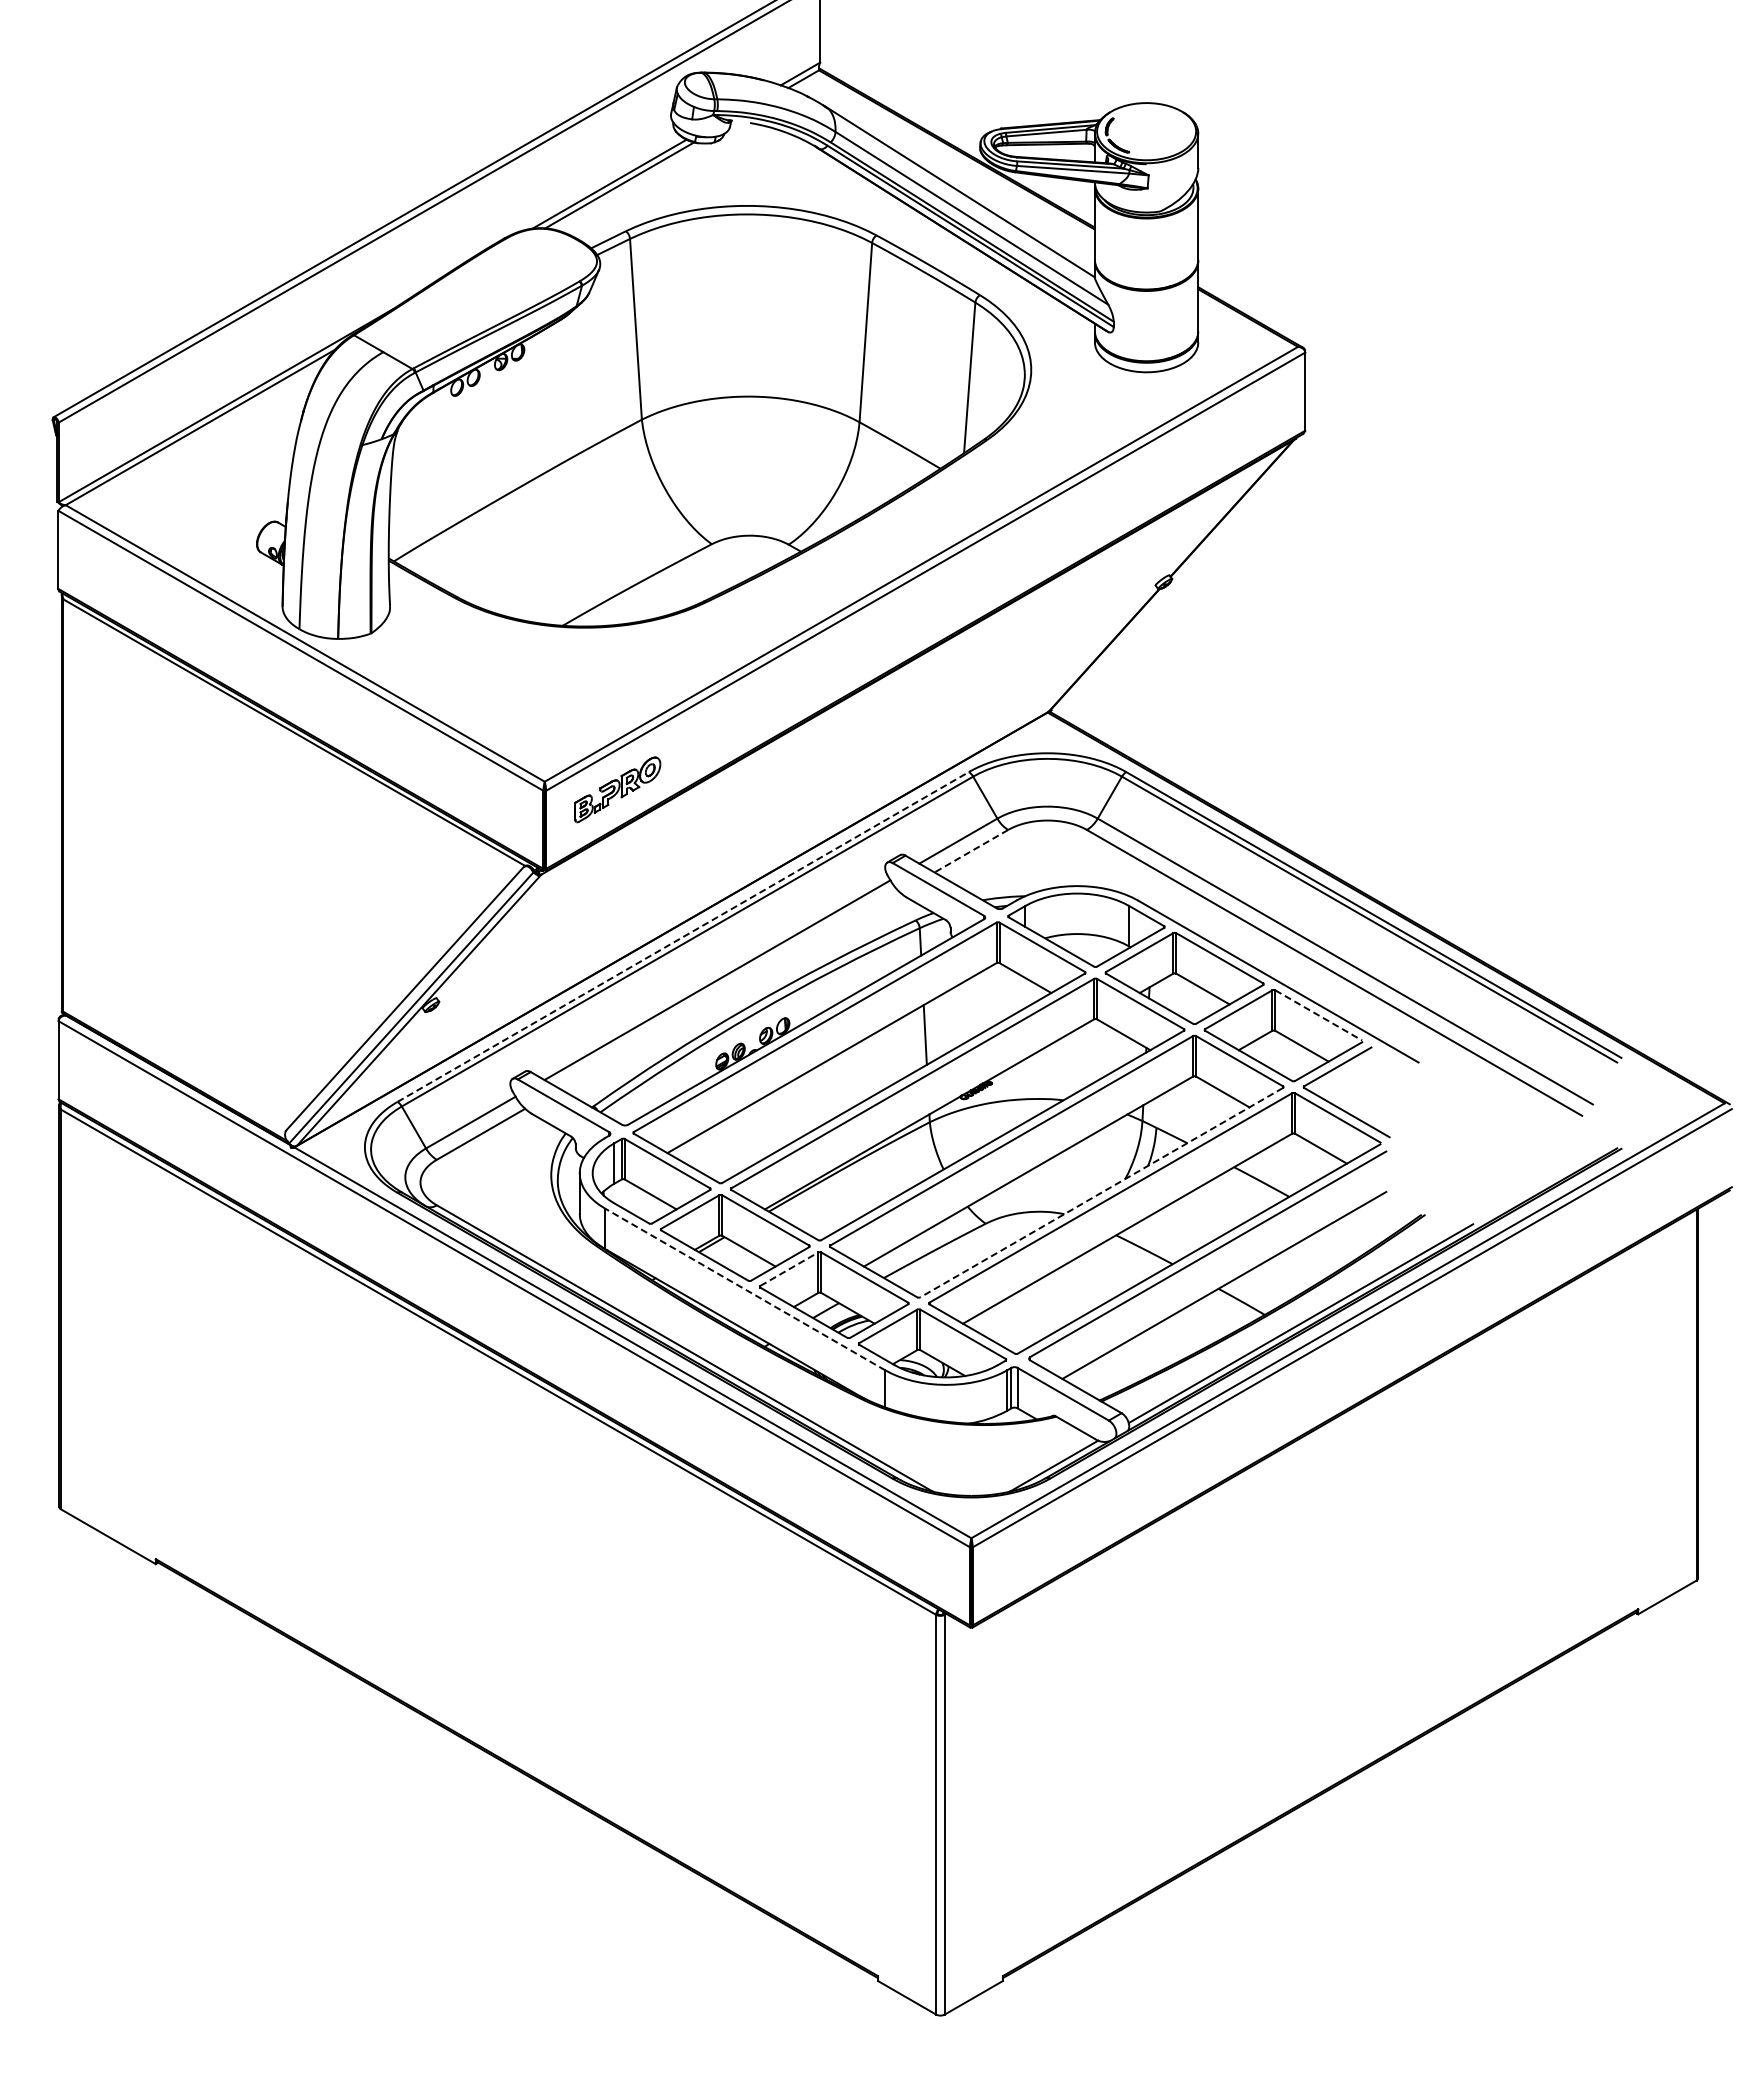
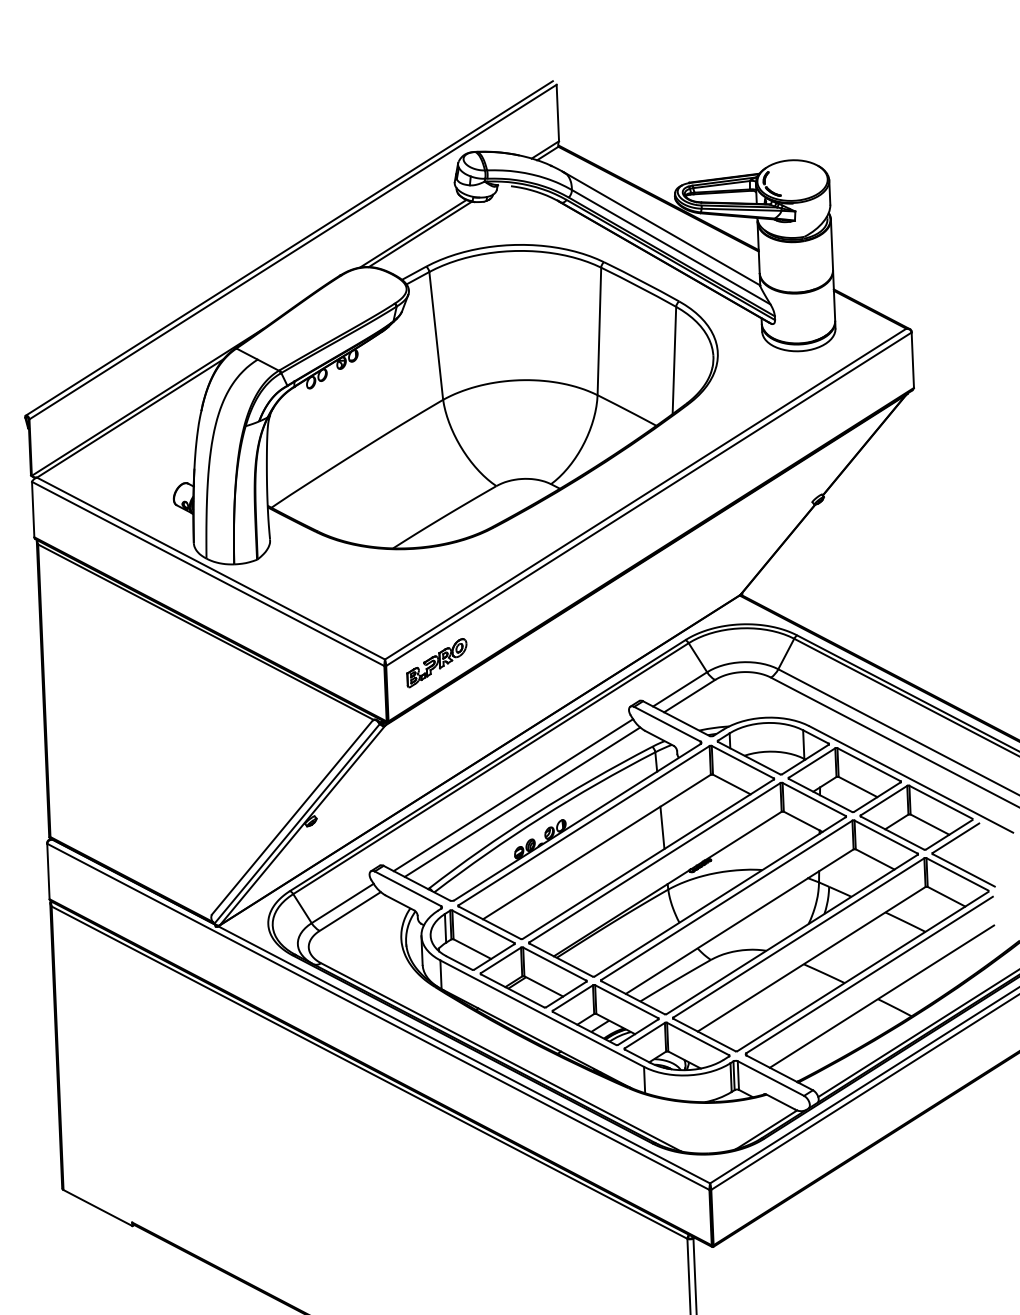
line: (970, 851) -> (689, 696), dashed -> solid
line: (683, 937) -> (488, 765), dashed -> solid
line: (729, 990) -> (522, 802), added
line: (1319, 1015) -> (941, 802), dashed -> solid
line: (1101, 1192) -> (792, 934), dashed -> solid
line: (789, 1268) -> (573, 997), dashed -> solid
line: (745, 1289) -> (542, 1013), dashed -> solid

